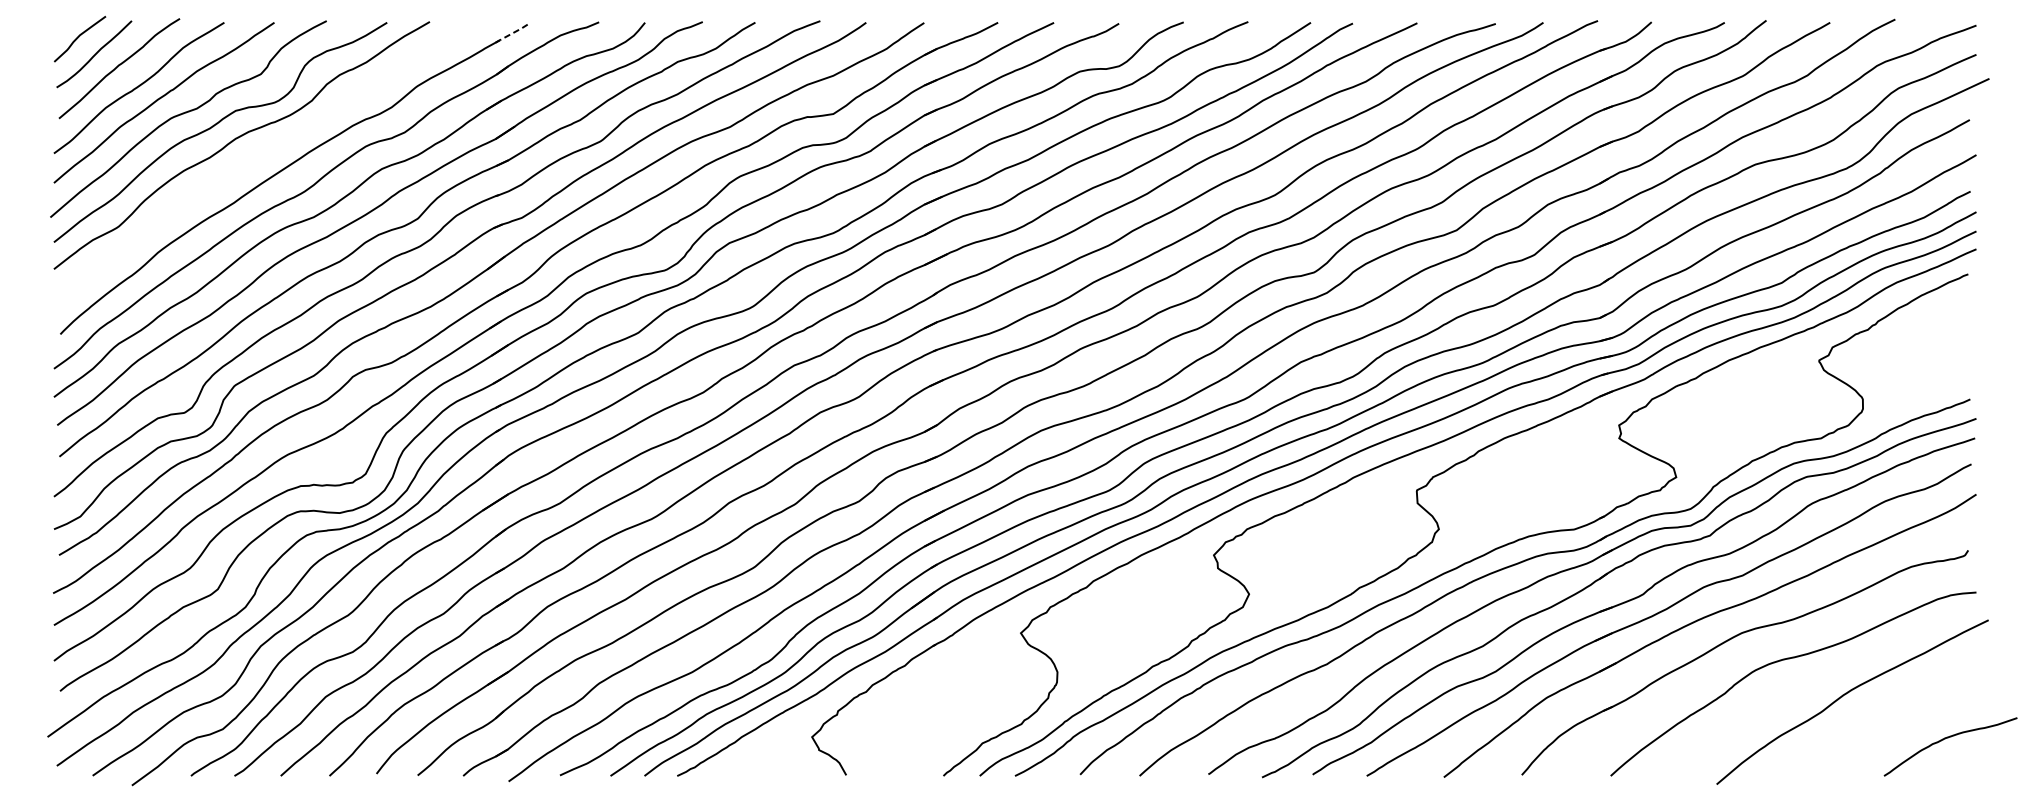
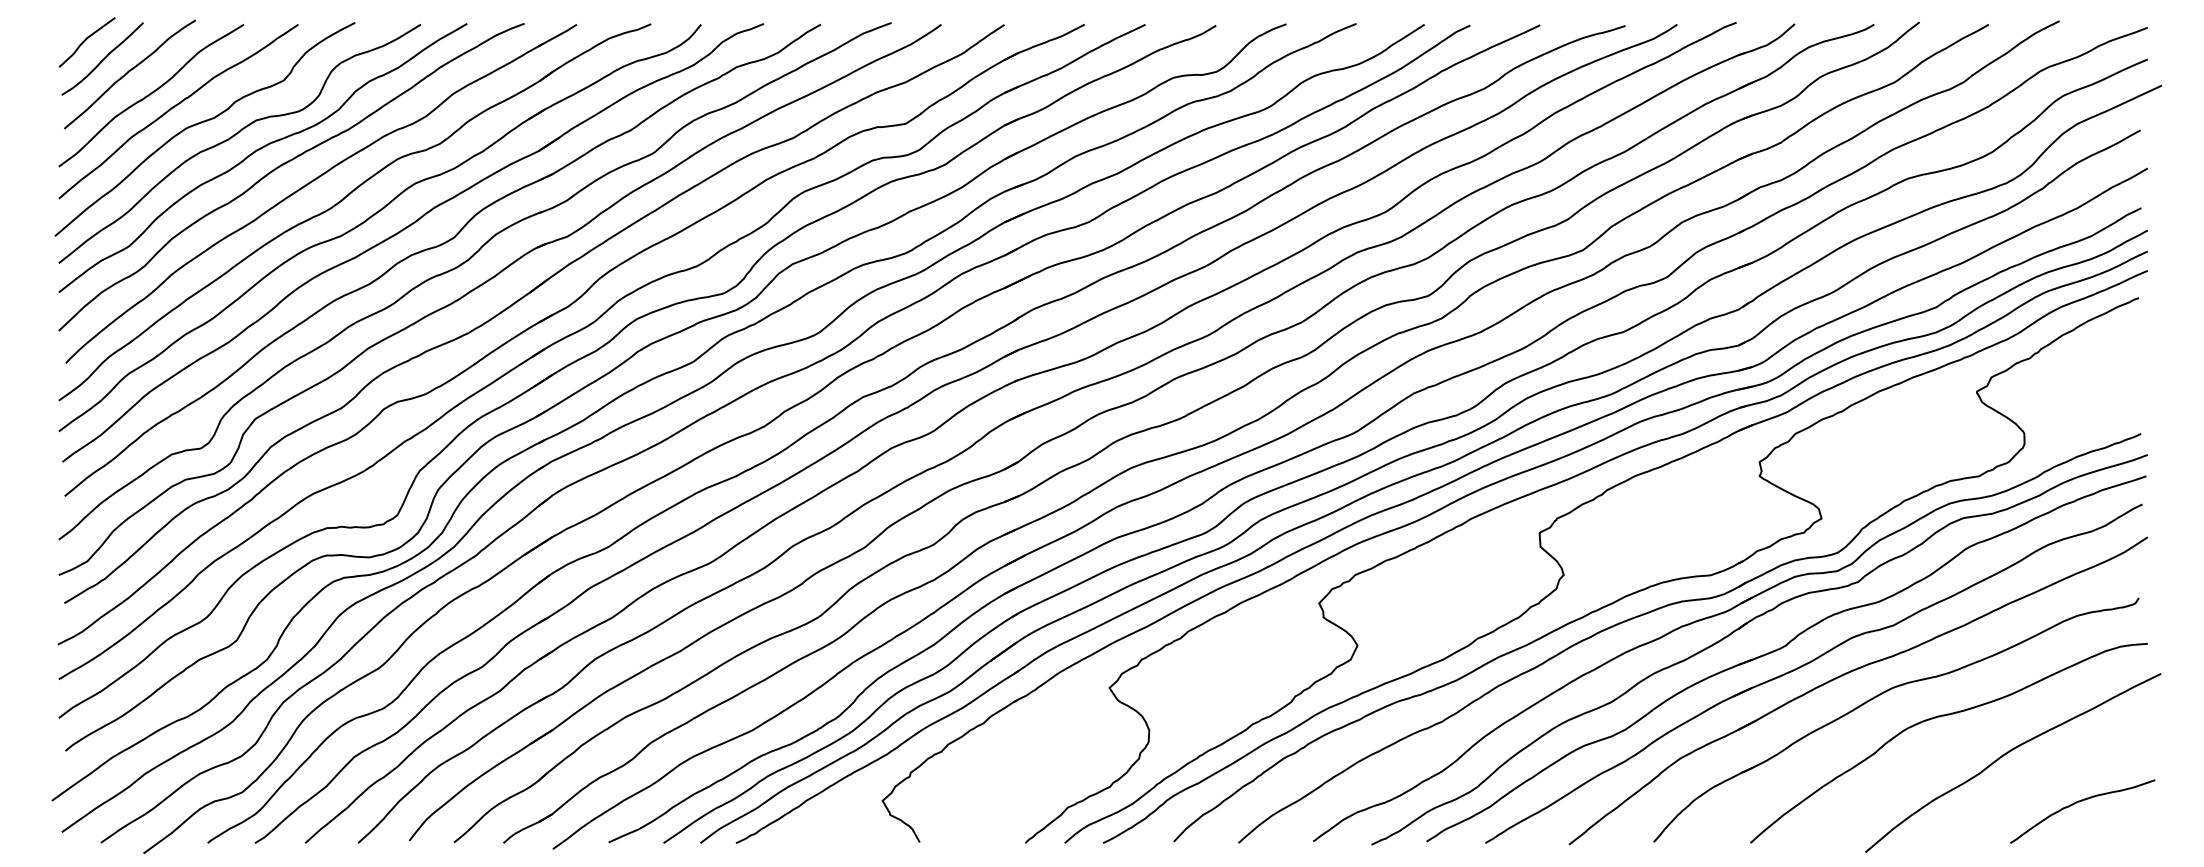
line: (513, 32) -> (558, 35), dashed -> solid
curve: (262, 151) -> (285, 164), added
curve: (1947, 738) -> (2079, 802), moved

